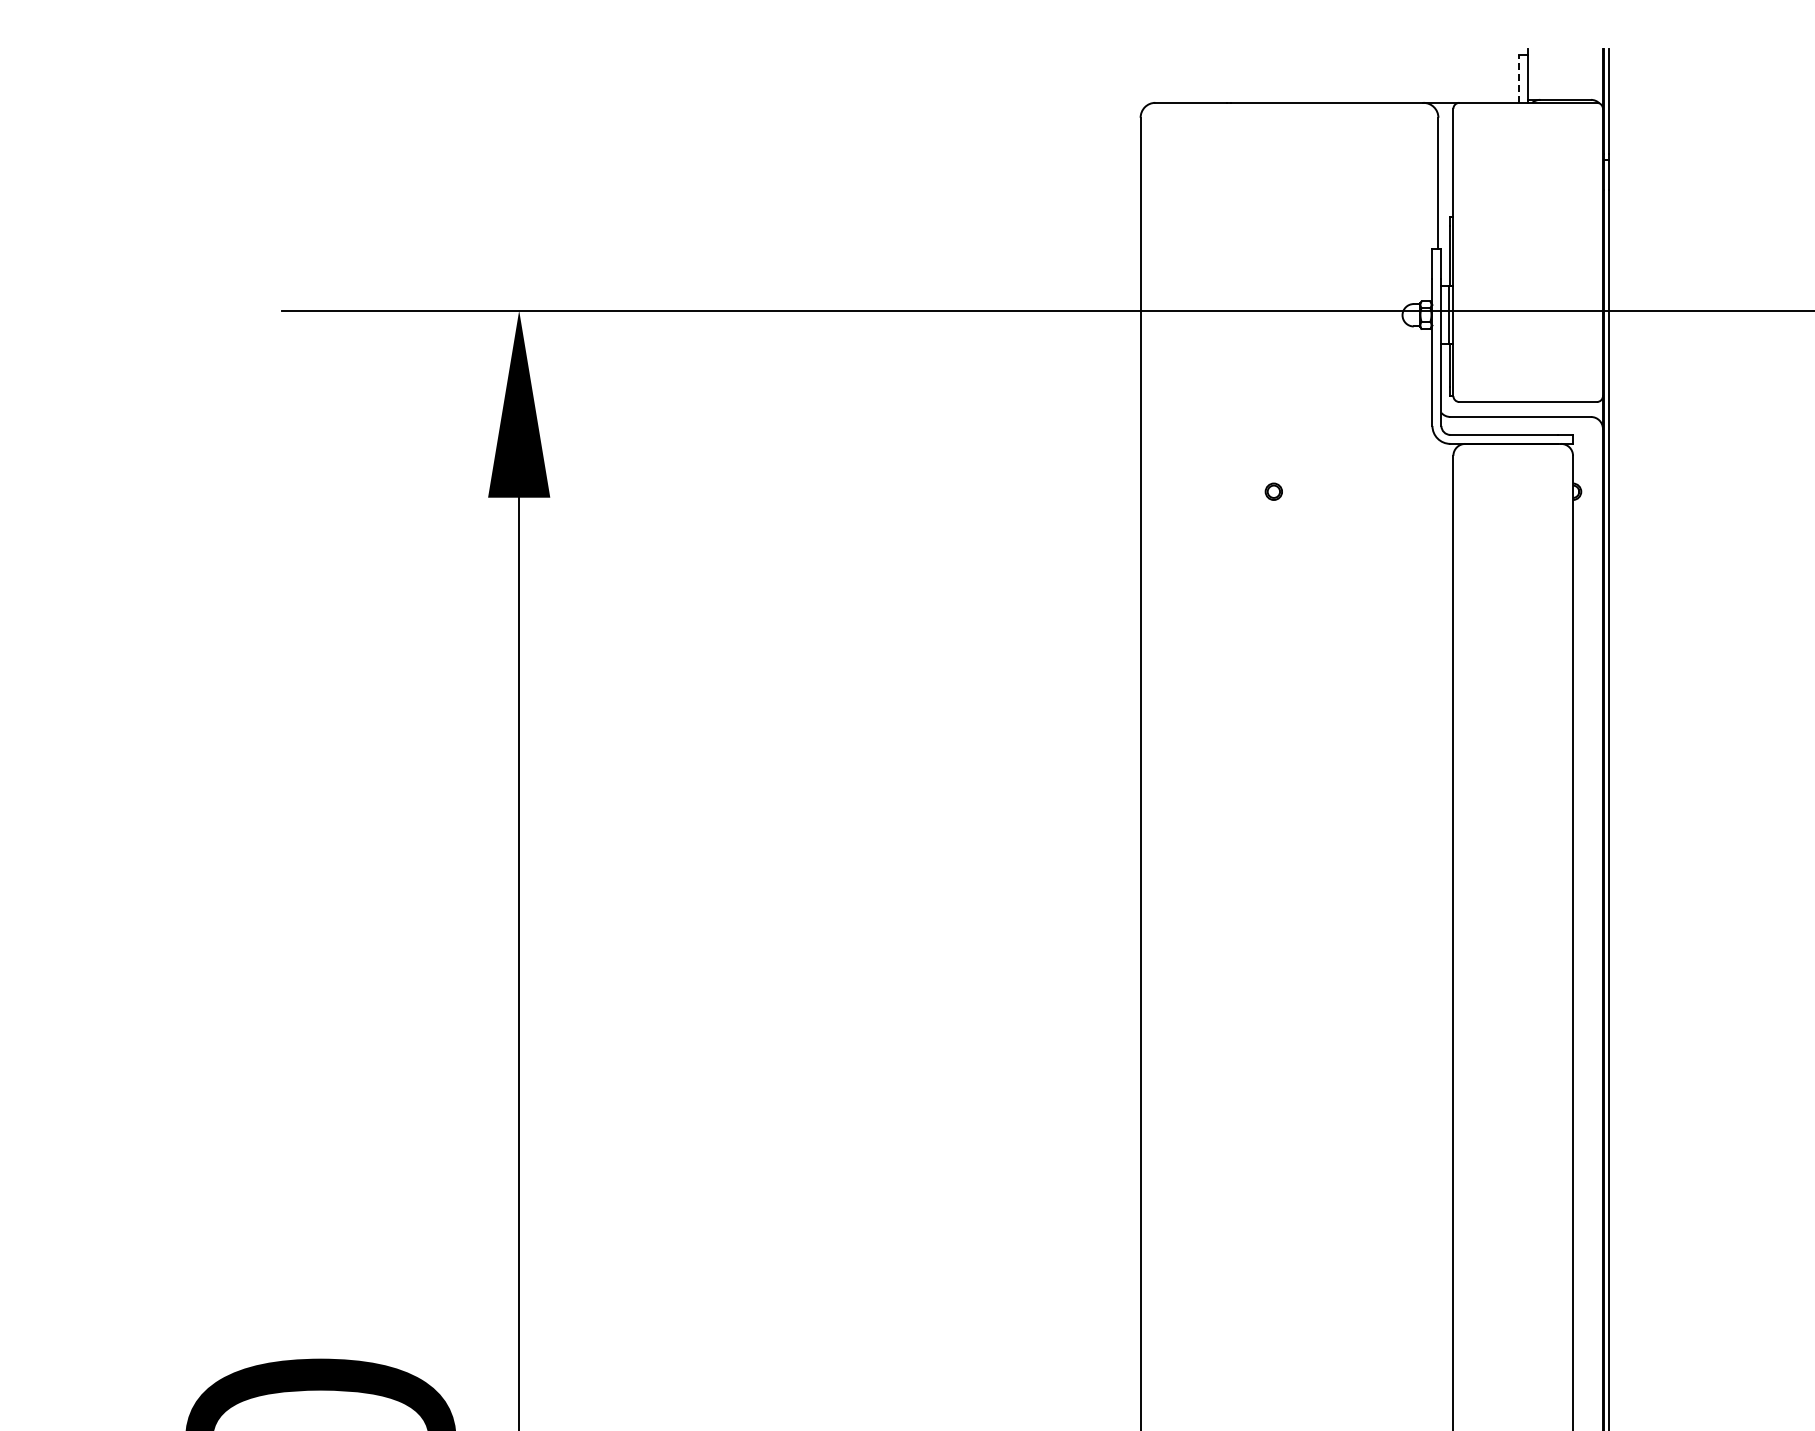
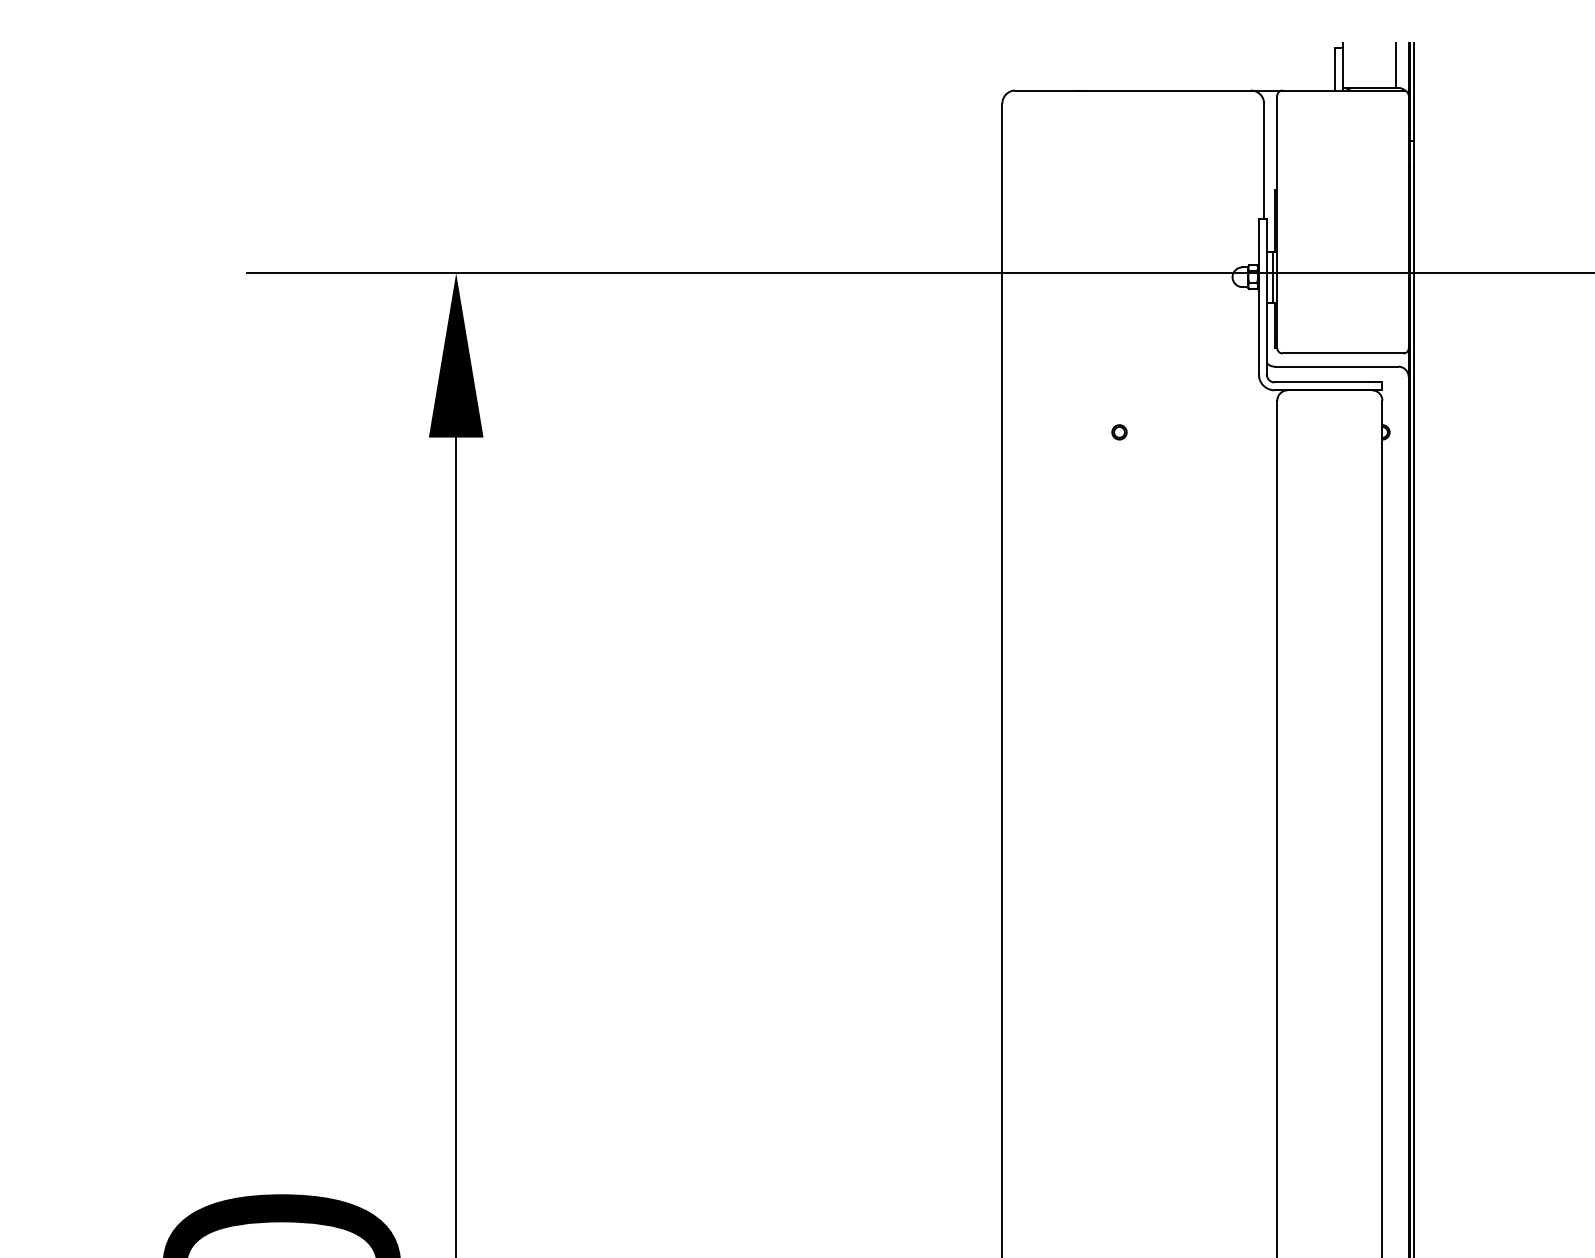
line: (1588, 74) -> (1396, 65), added
line: (1519, 78) -> (1335, 69), dashed -> solid

